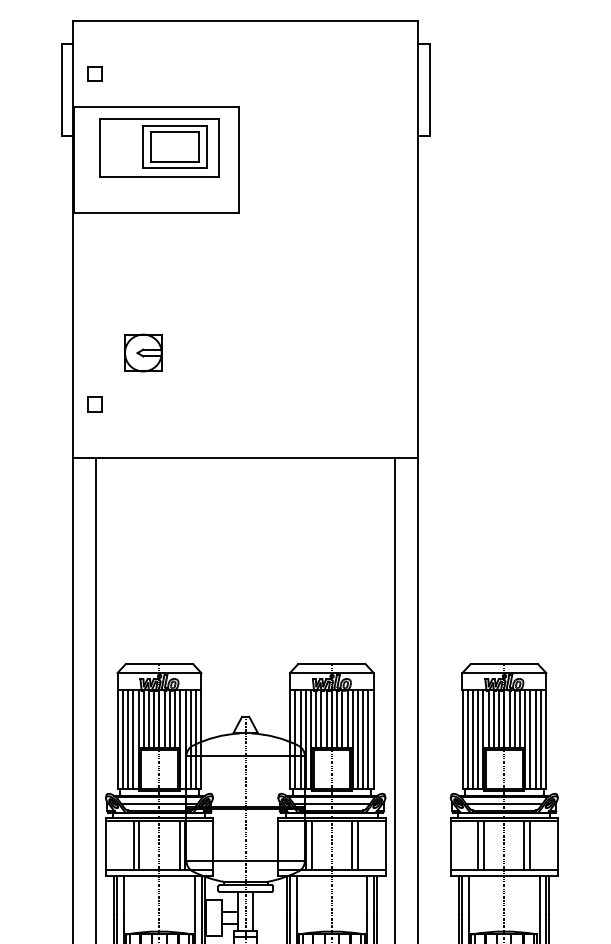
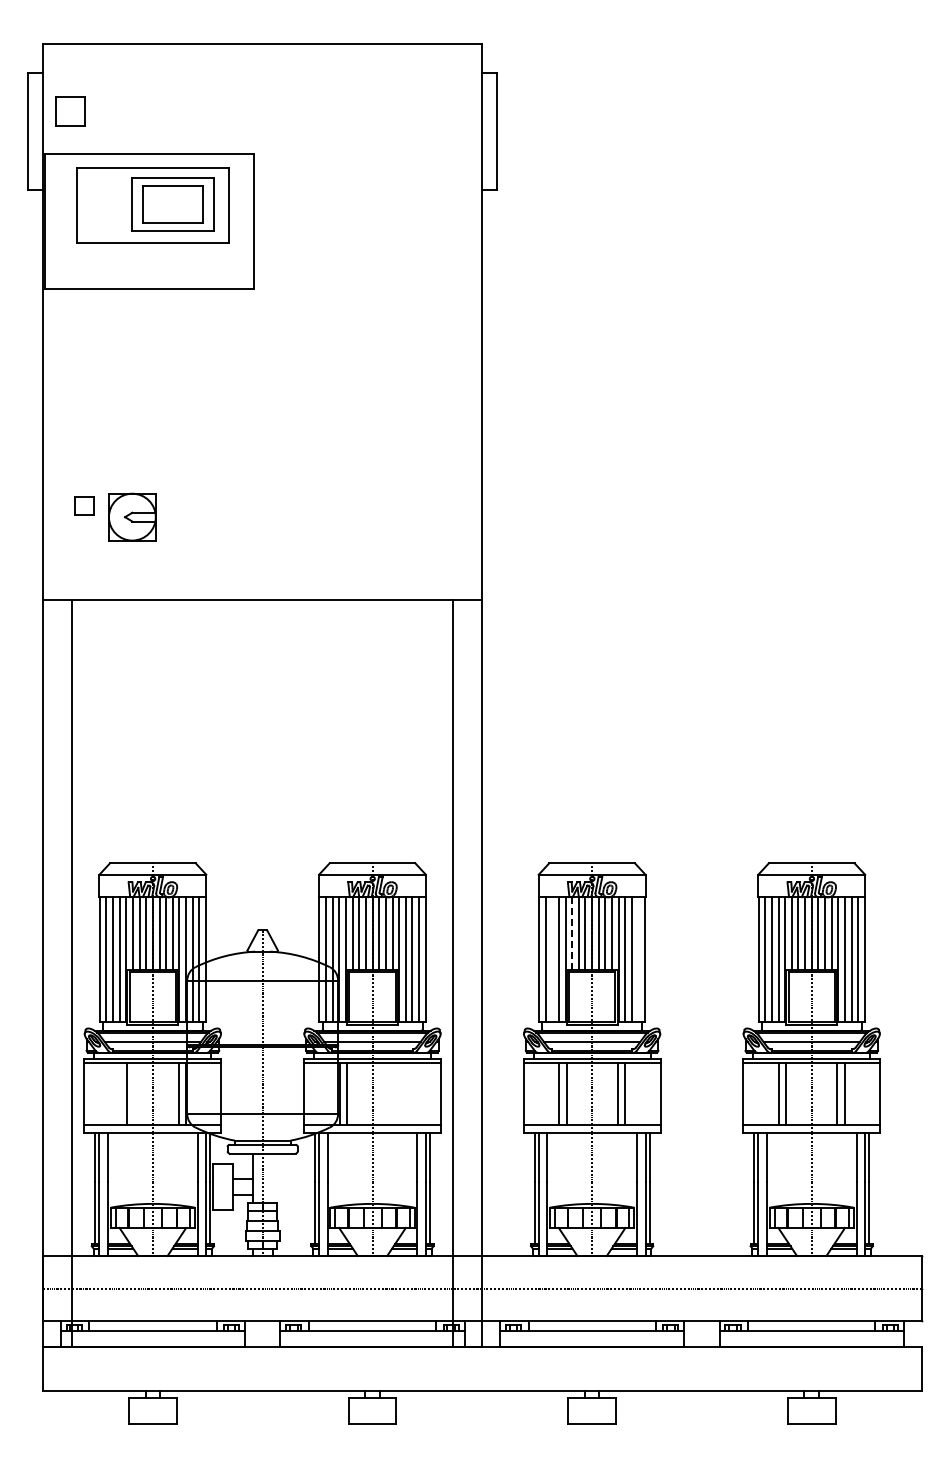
part: (94, 73) -> (70, 111), size x1.6
part: (143, 352) -> (132, 516), moved
part: (94, 404) -> (84, 505), moved
line: (488, 718) -> (572, 932), solid -> dashed
line: (473, 739) -> (552, 959), removed
line: (540, 739) -> (638, 959), removed
line: (133, 844) -> (119, 1093), removed
line: (352, 844) -> (398, 1093), removed
line: (357, 844) -> (405, 1093), removed
line: (253, 911) -> (272, 1178), removed

